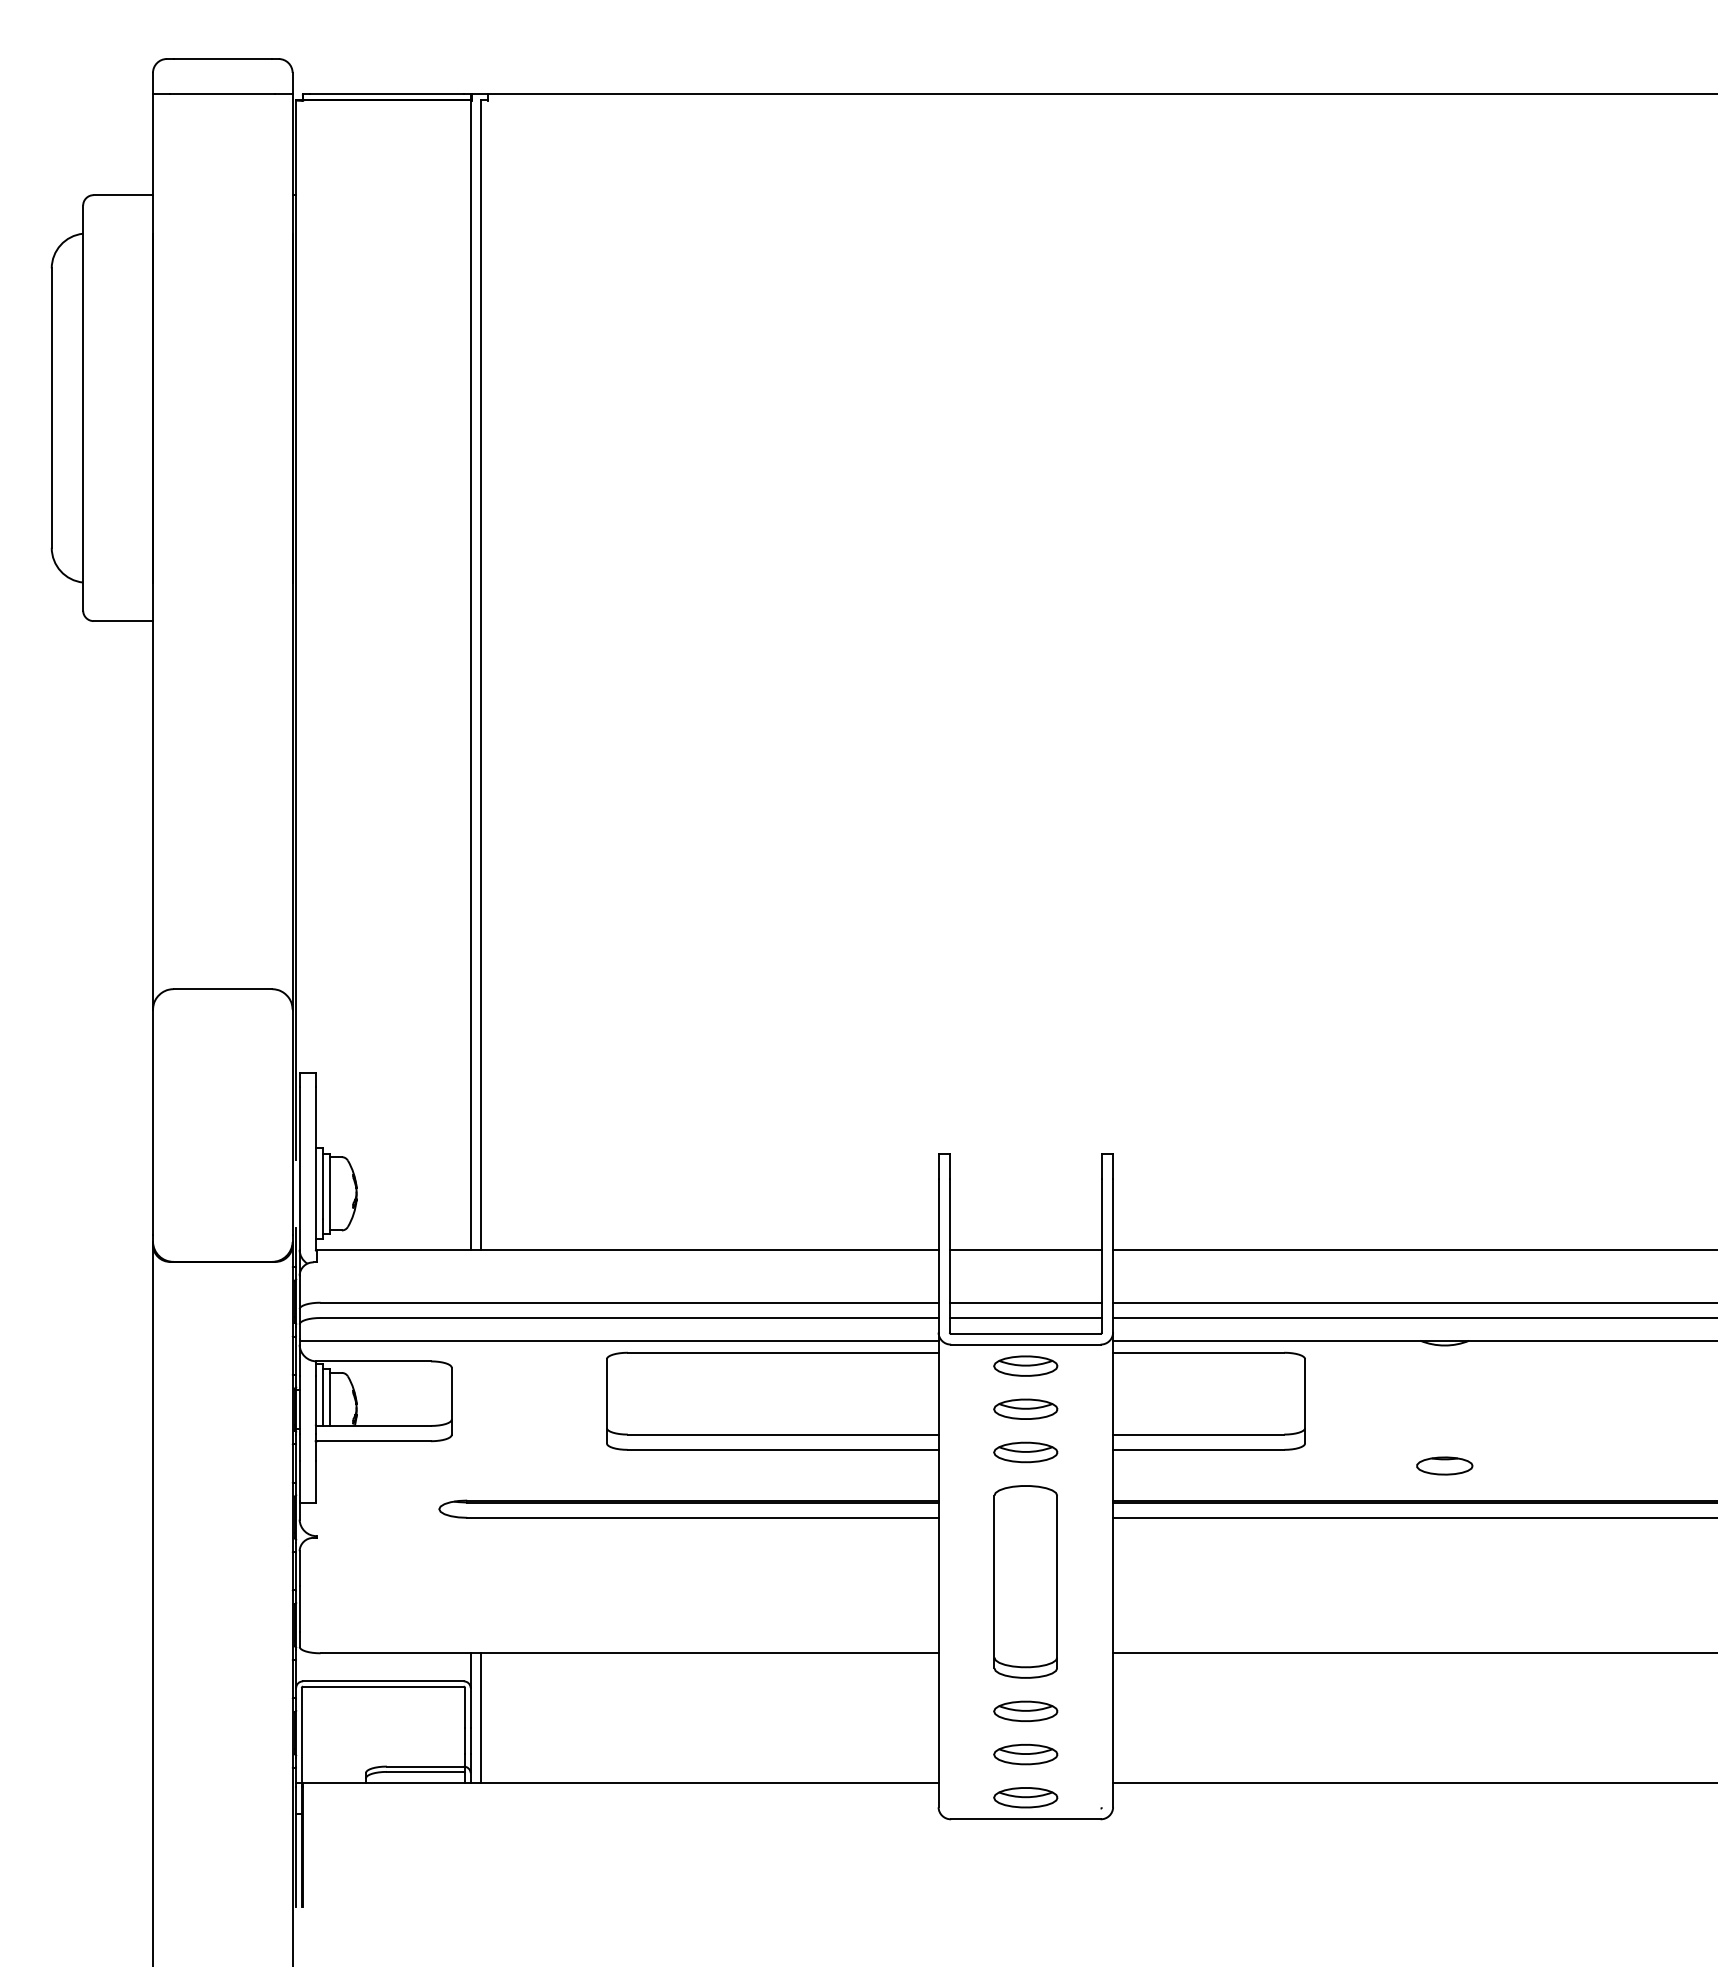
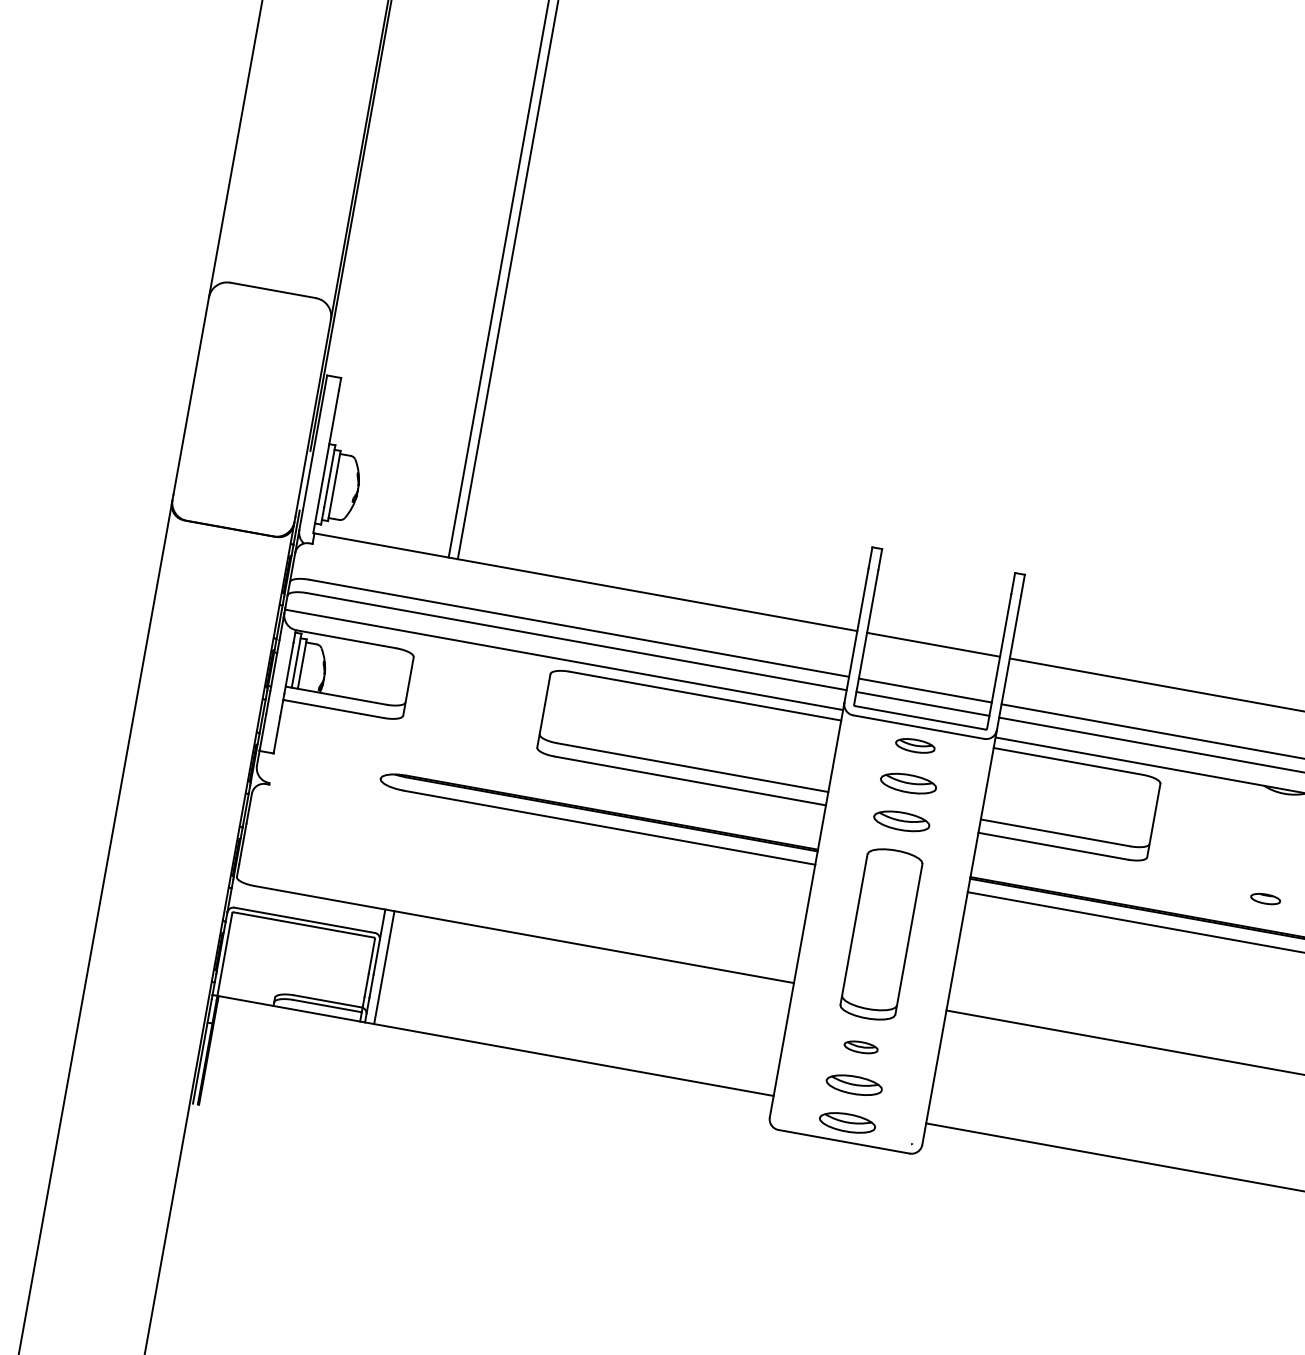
part: (1025, 1365) -> (915, 745), size x0.7
part: (1444, 1465) -> (1265, 898), size x0.6
part: (1025, 1710) -> (860, 1046), size x0.6

